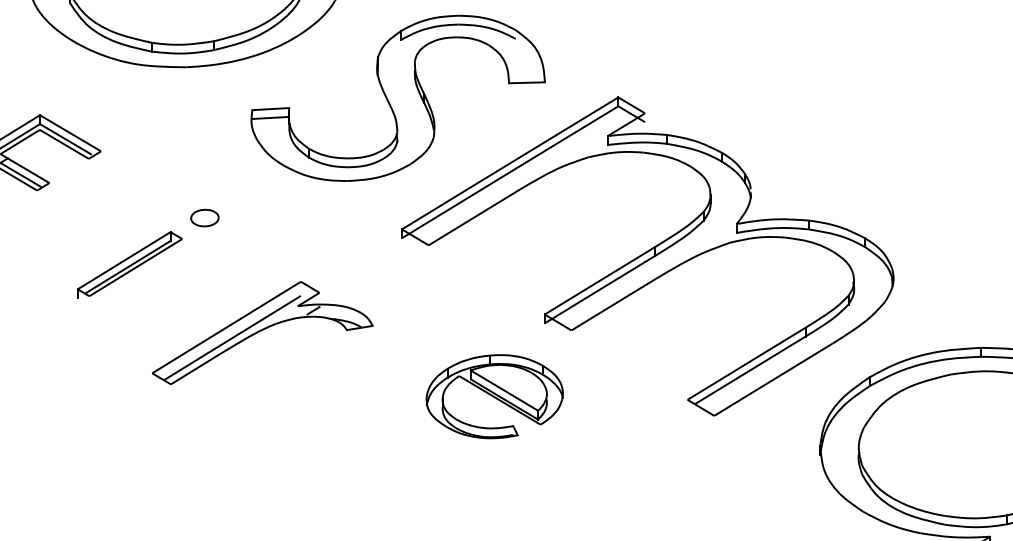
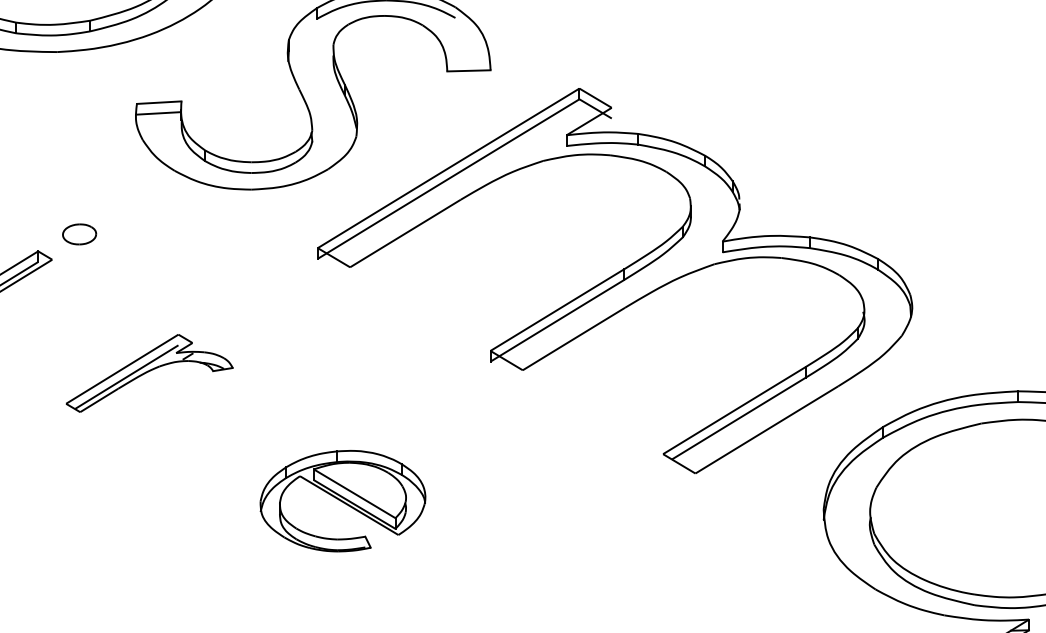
part: (262, 332) -> (149, 372), size x0.62
part: (494, 396) -> (342, 500), moved

